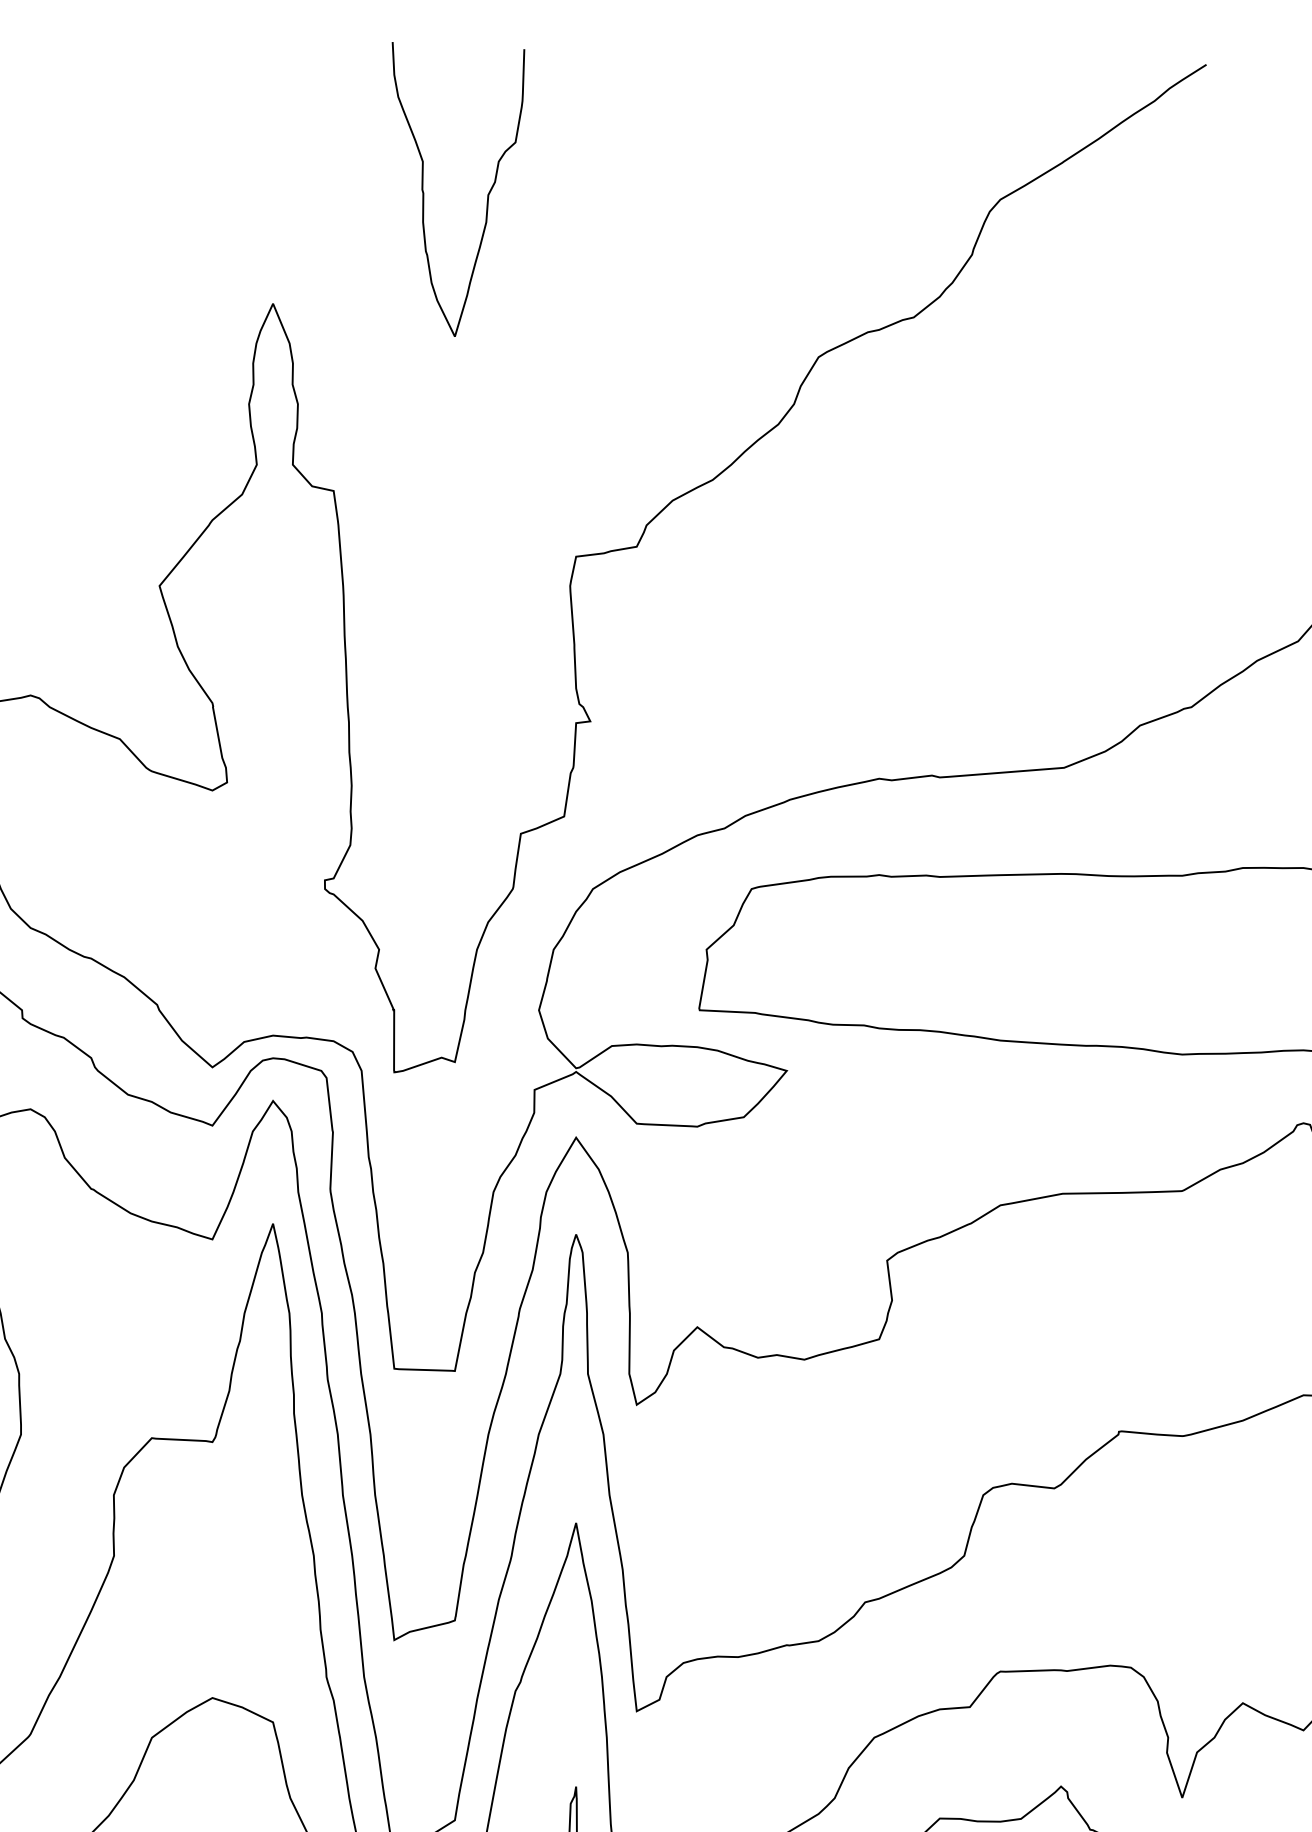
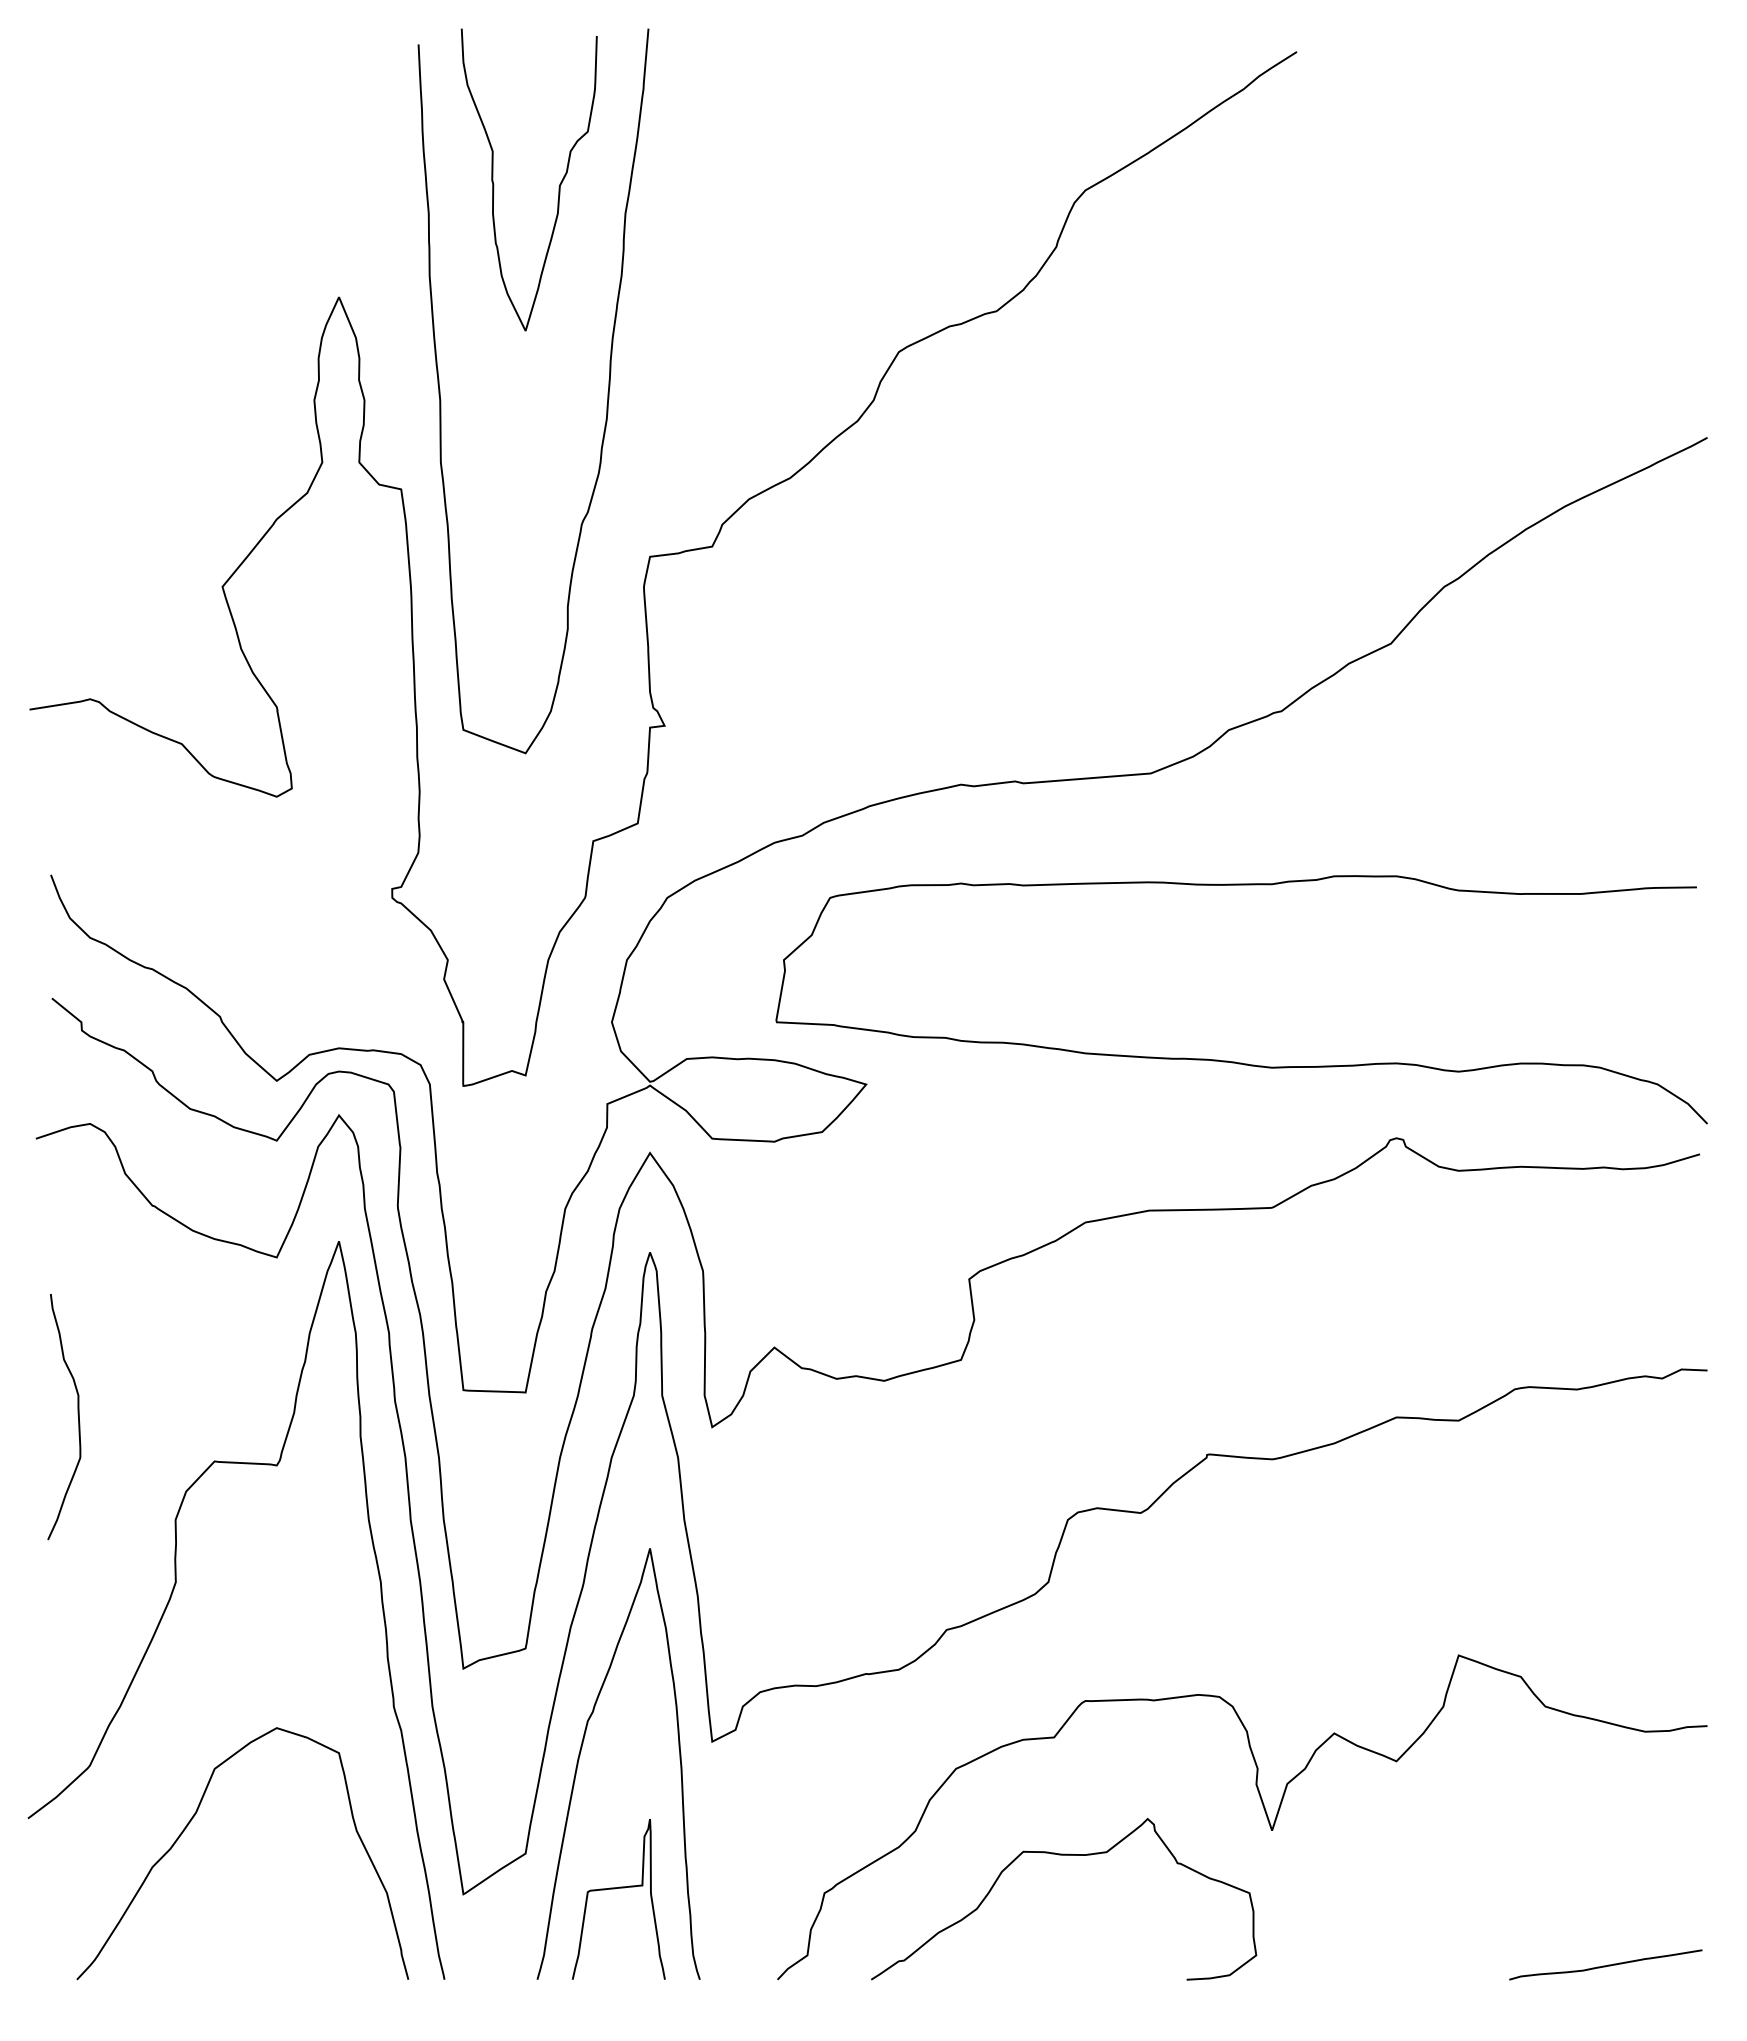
curve: (534, 396) -> (607, 392), added

